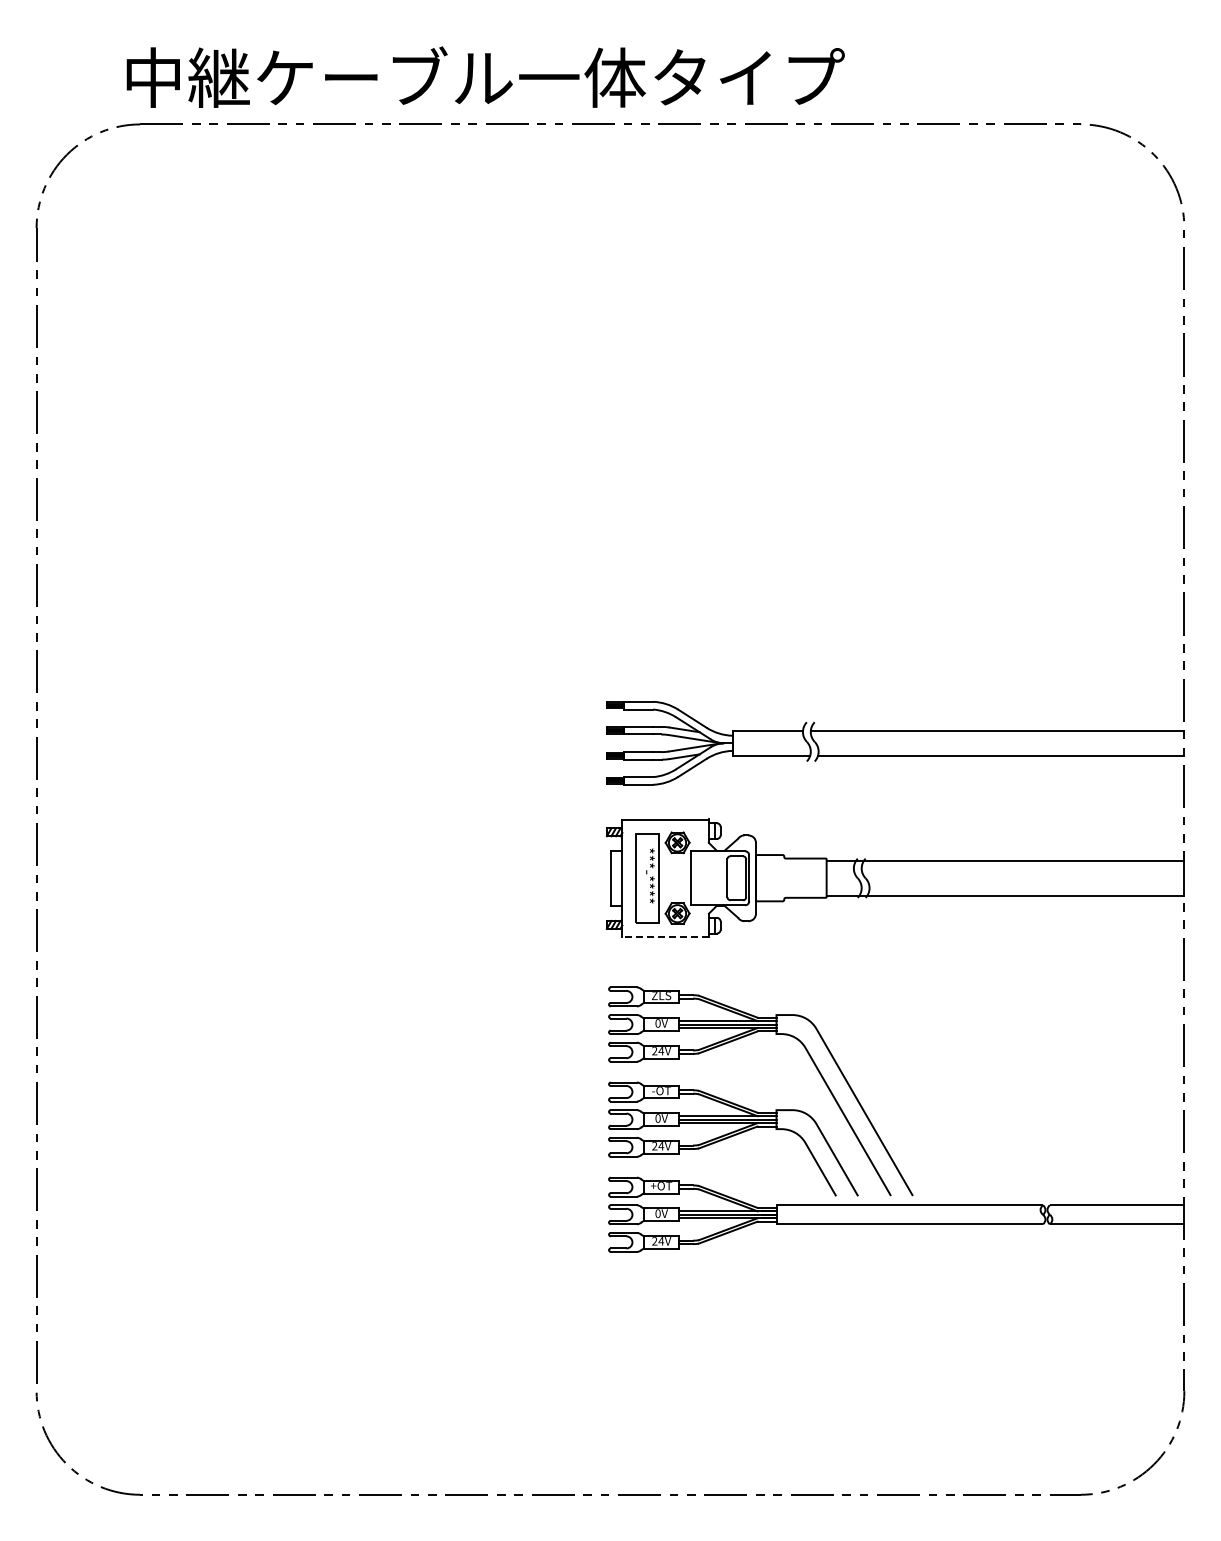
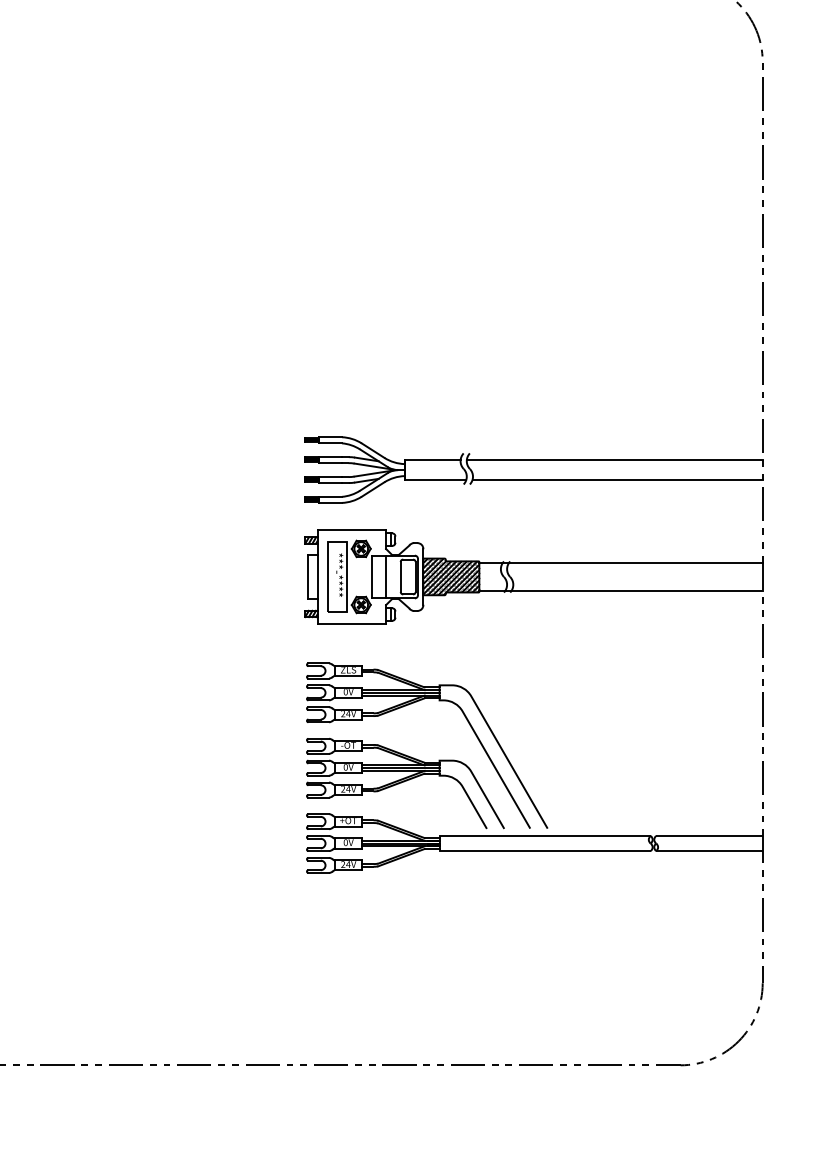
line: (709, 878) -> (386, 577), added
hatch: (791, 878) -> (451, 577), added
line: (665, 937) -> (351, 623), dashed -> solid

